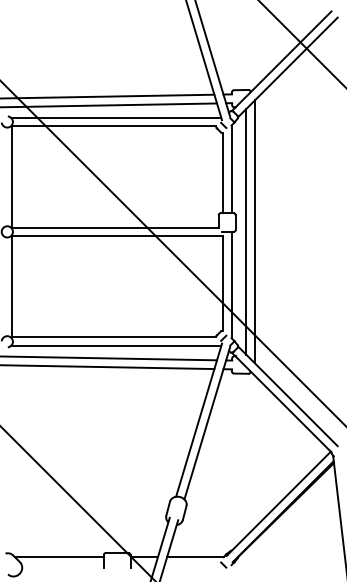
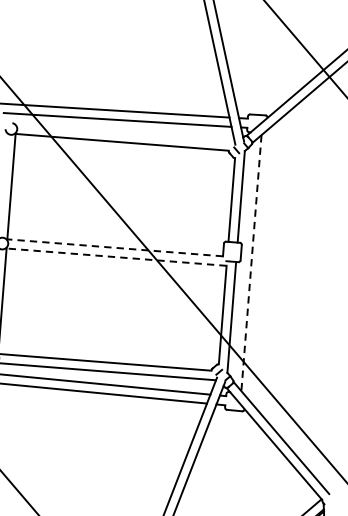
line: (115, 117) -> (124, 133), removed
line: (114, 227) -> (114, 247), solid -> dashed
line: (246, 231) -> (251, 262), solid -> dashed
line: (255, 231) -> (261, 263), removed
line: (117, 236) -> (116, 257), solid -> dashed

